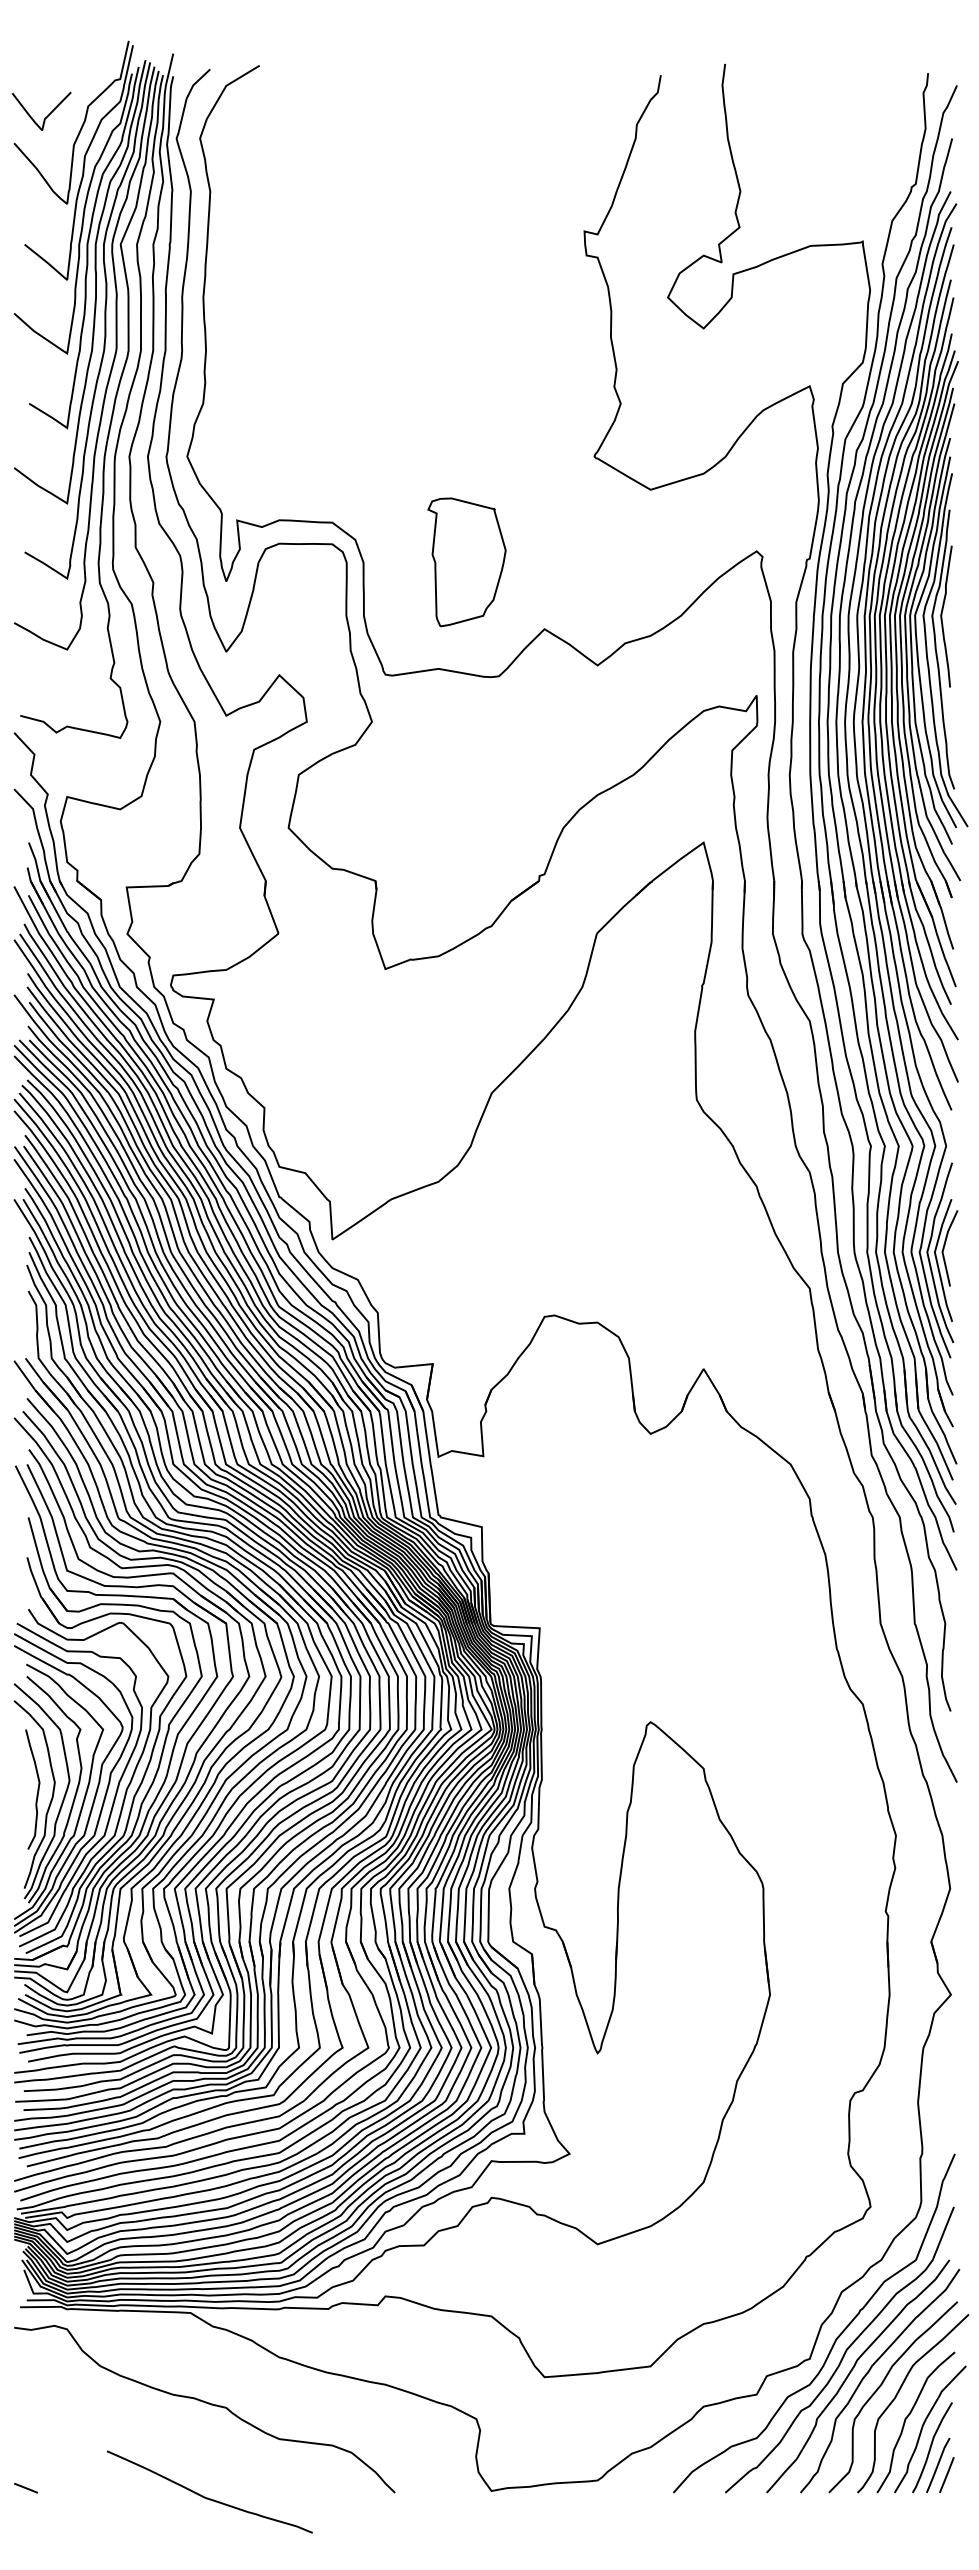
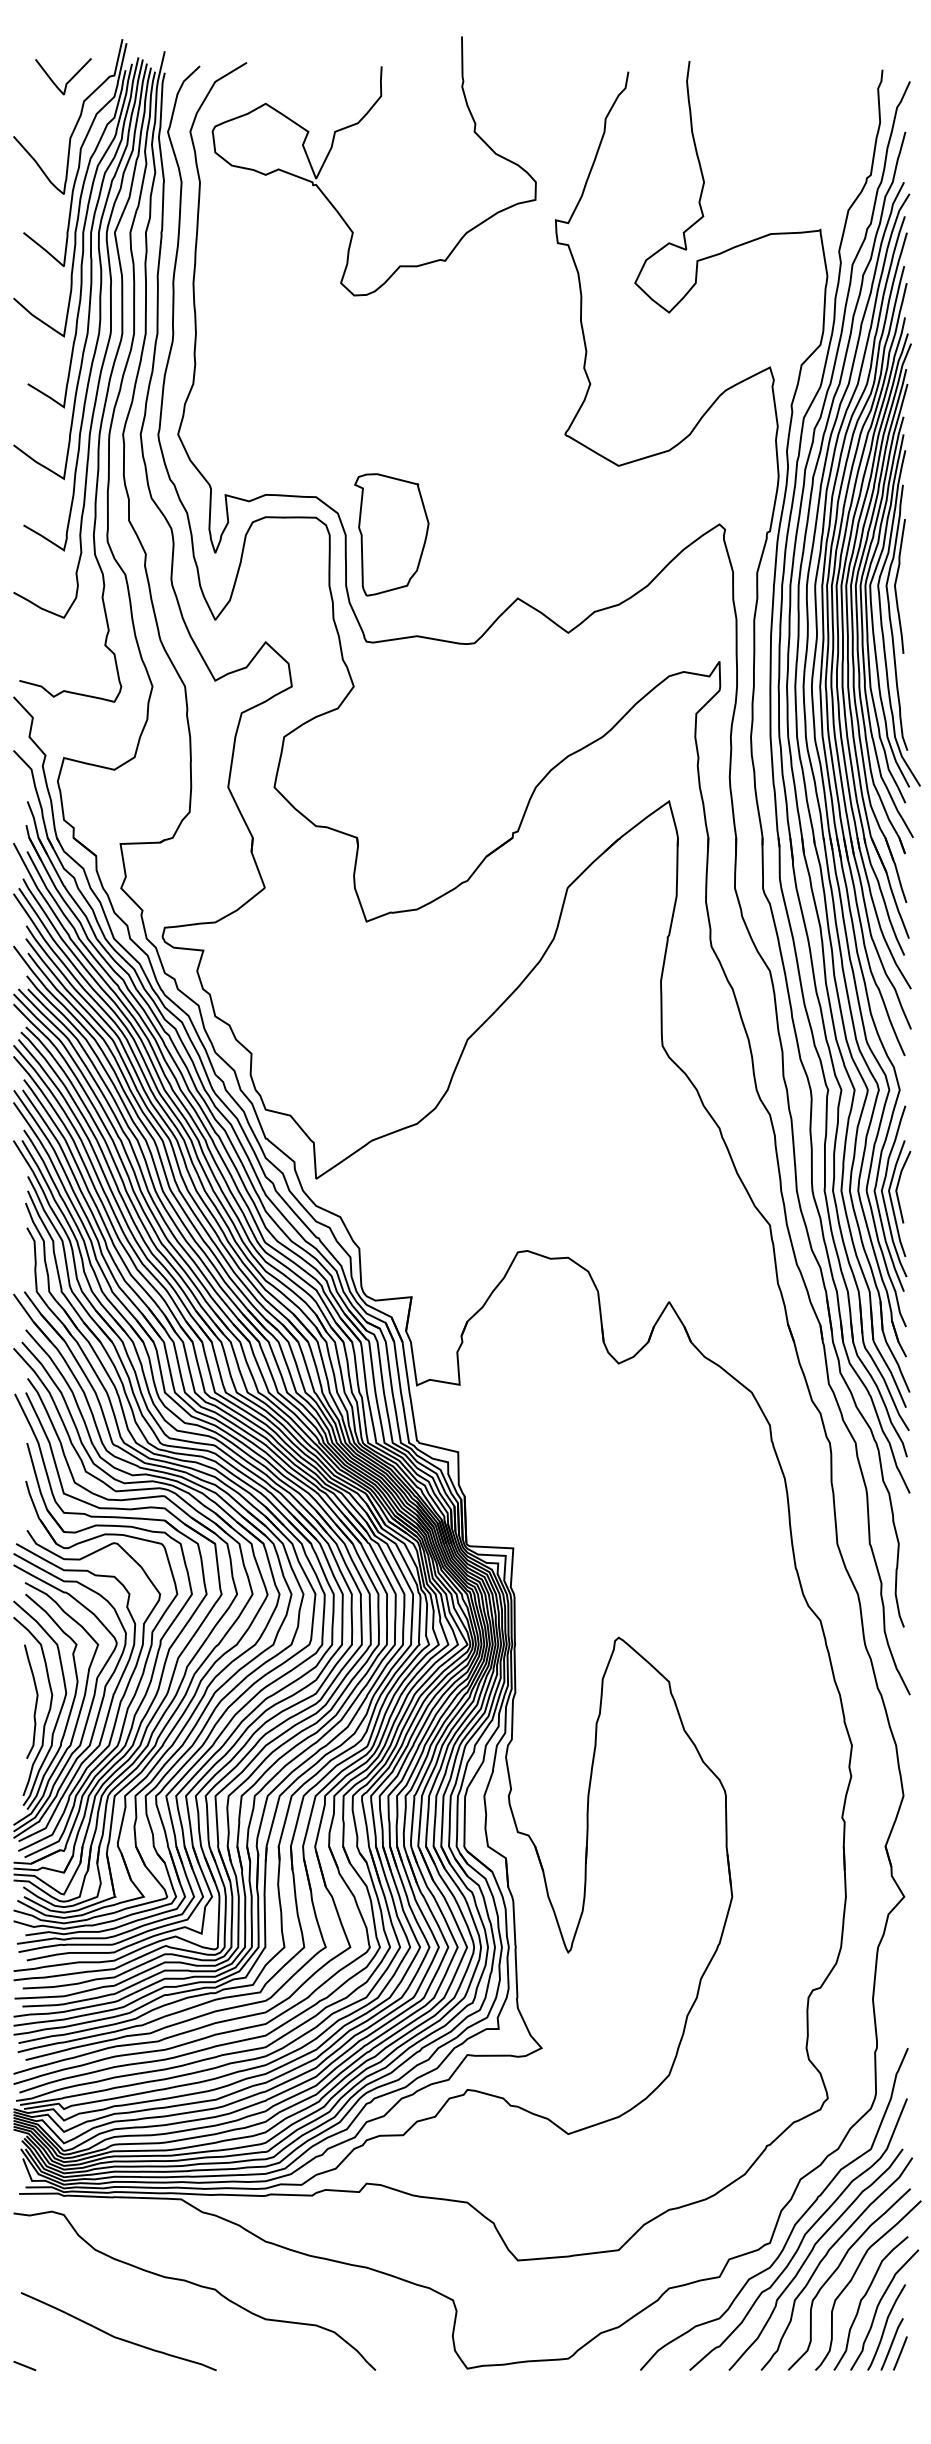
curve: (47, 115) -> (69, 80), moved
curve: (374, 131) -> (356, 125), added
part: (466, 562) -> (391, 535), moved
curve: (208, 2497) -> (117, 2336), moved

